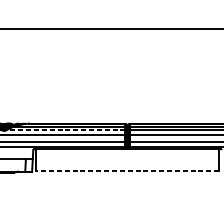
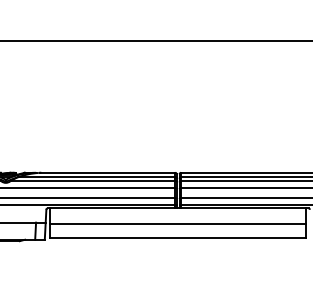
line: (66, 129) -> (92, 181), dashed -> solid
line: (127, 160) -> (178, 224), added
line: (127, 170) -> (177, 238), dashed -> solid

